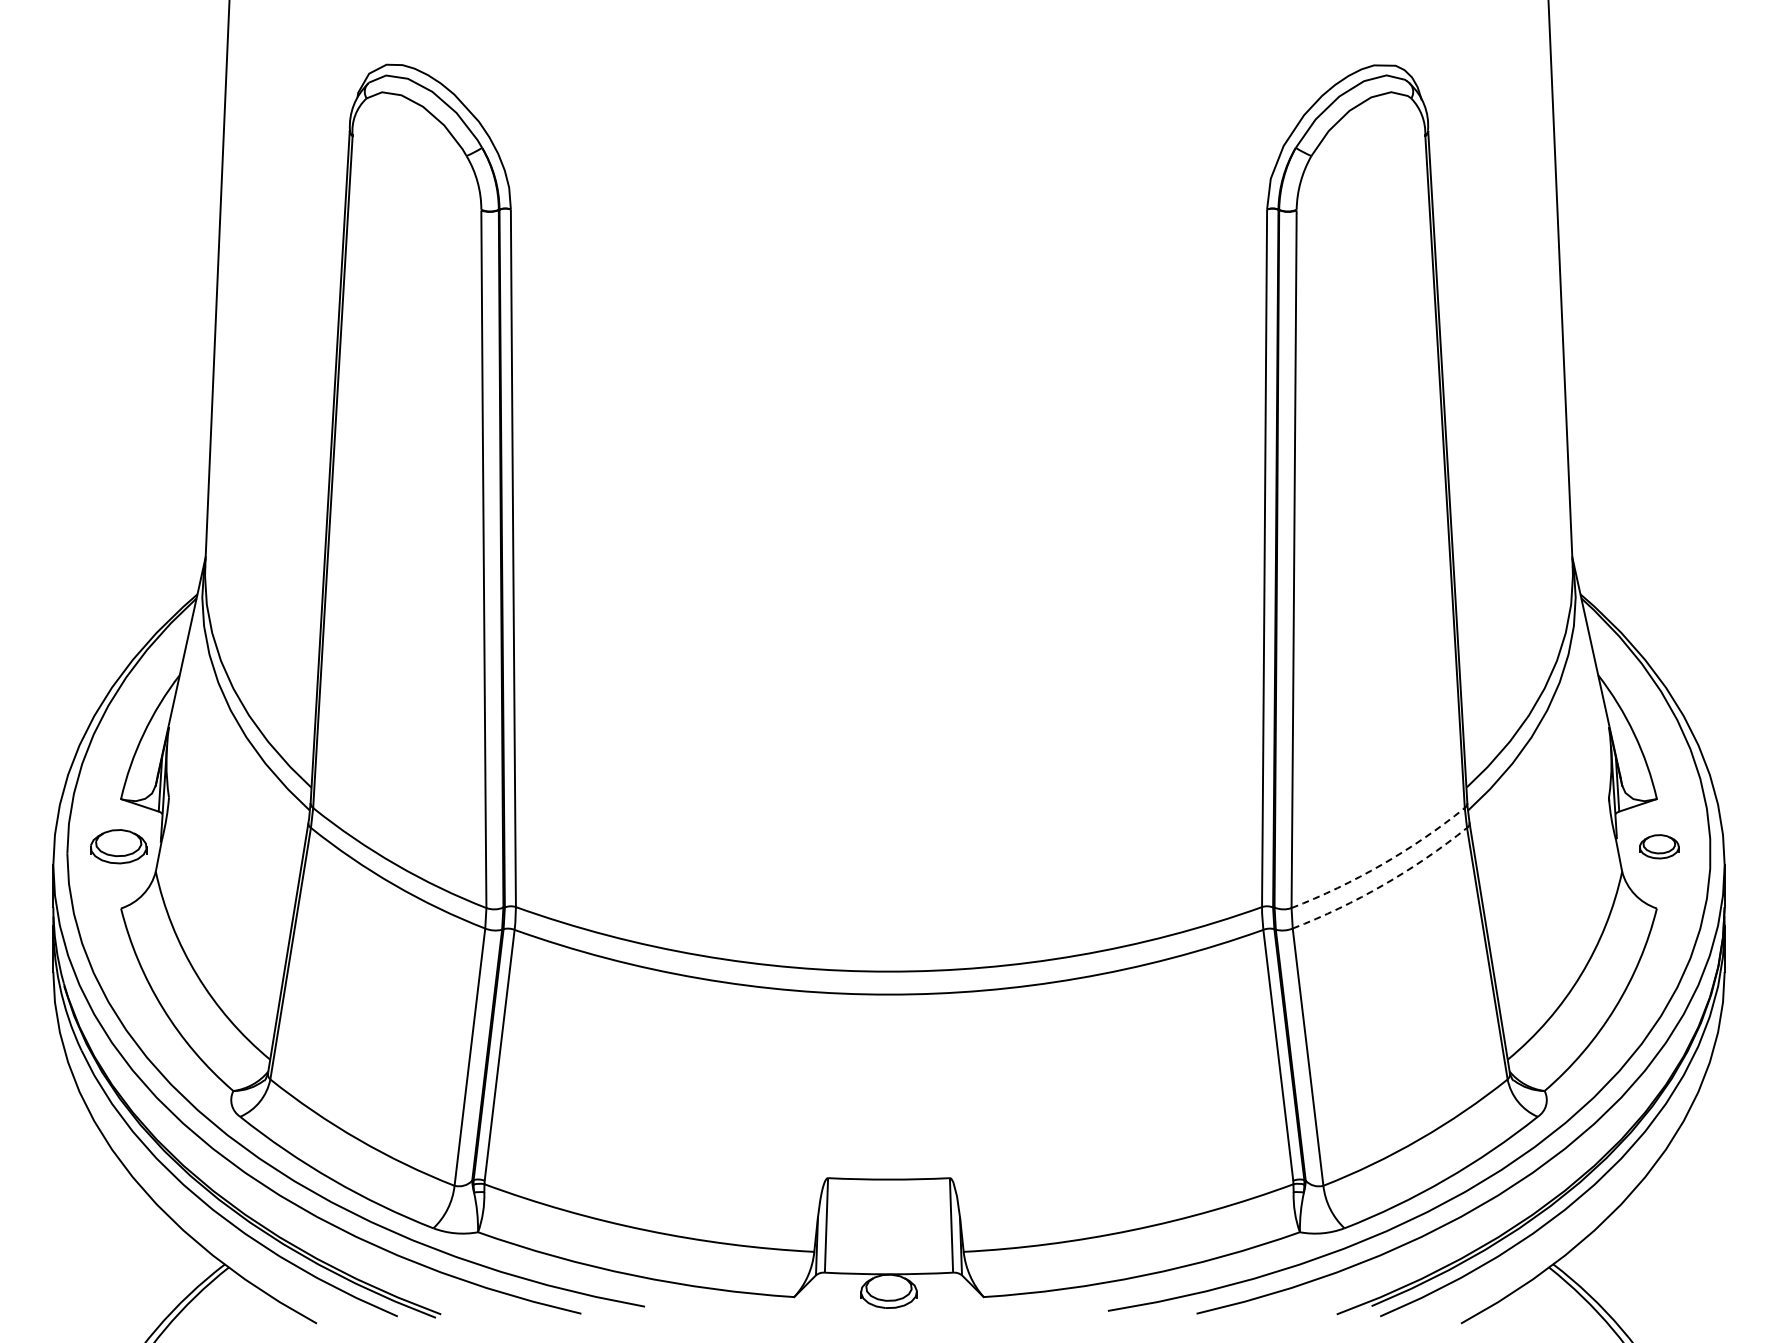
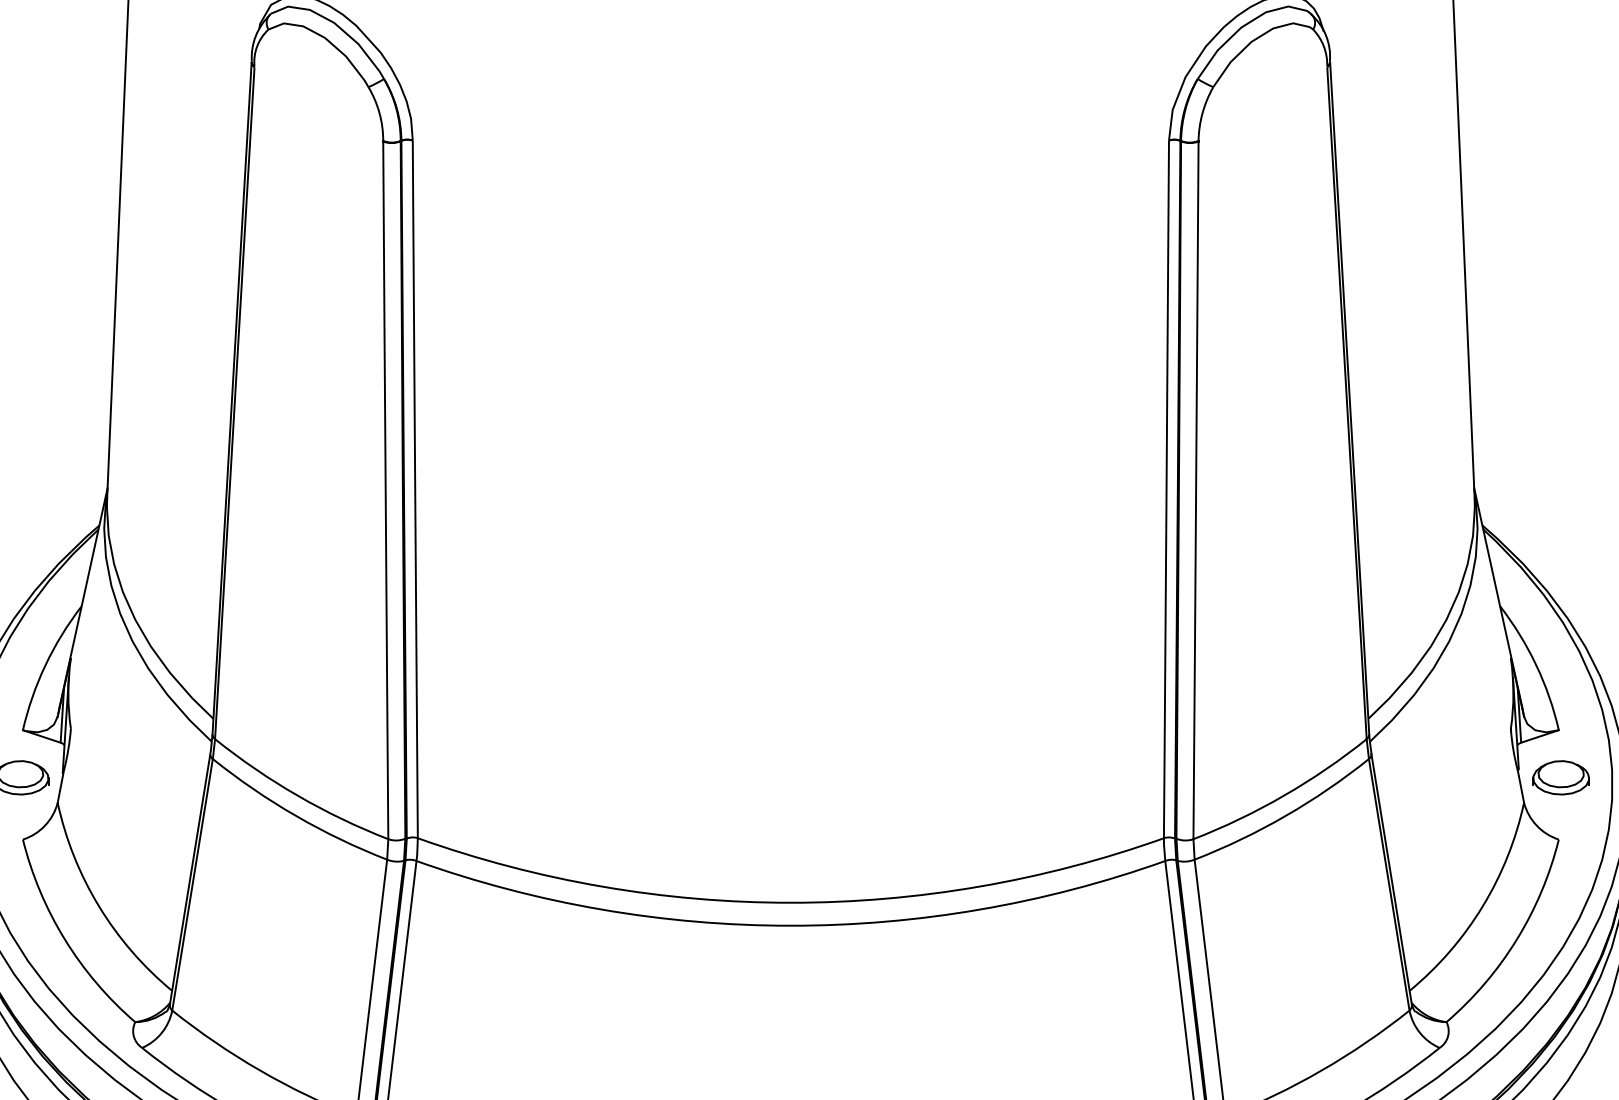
part: (1659, 846) -> (1561, 777), size x1.43
arc: (1381, 864) -> (1283, 795), dashed -> solid
arc: (1383, 884) -> (1285, 815), dashed -> solid

